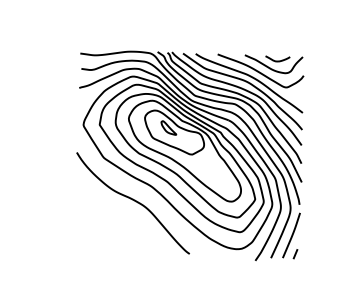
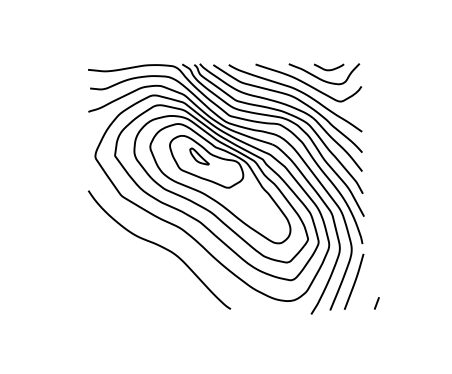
line: (295, 254) -> (376, 303), moved

